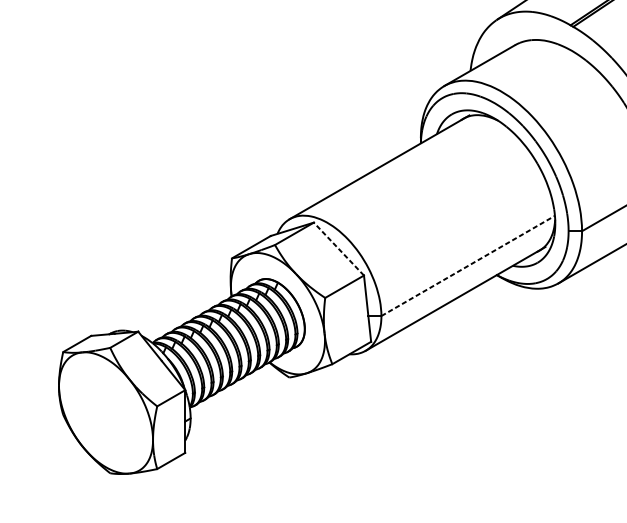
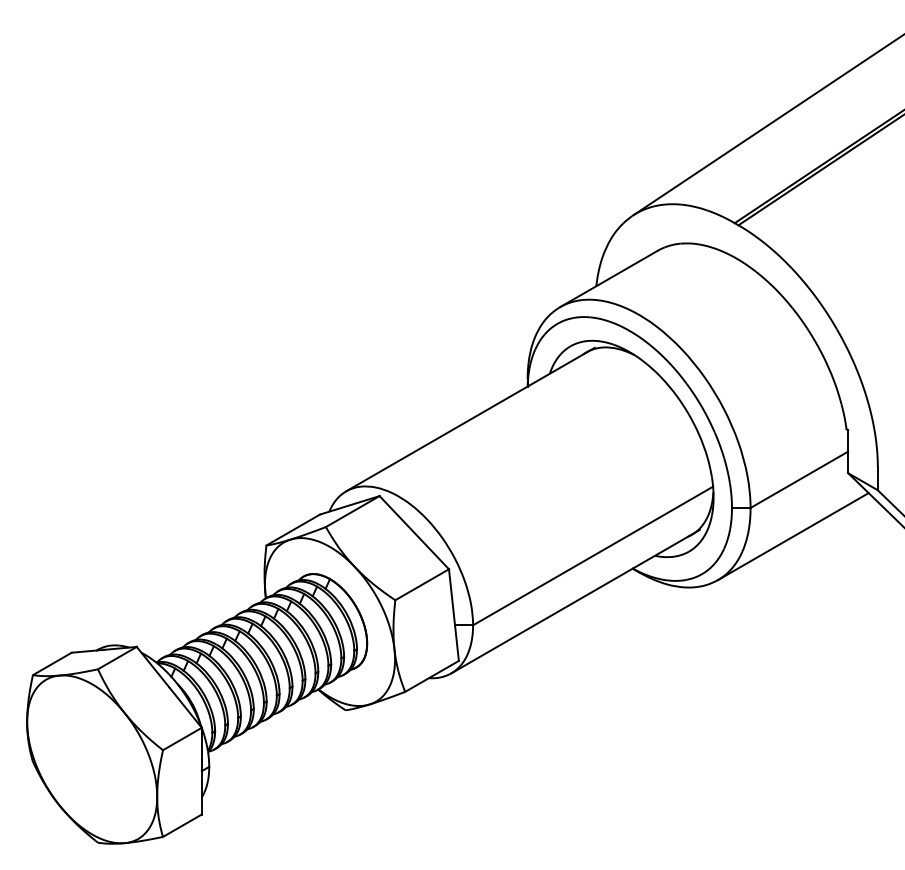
line: (338, 248) -> (413, 532), dashed -> solid
line: (468, 265) -> (593, 555), dashed -> solid

